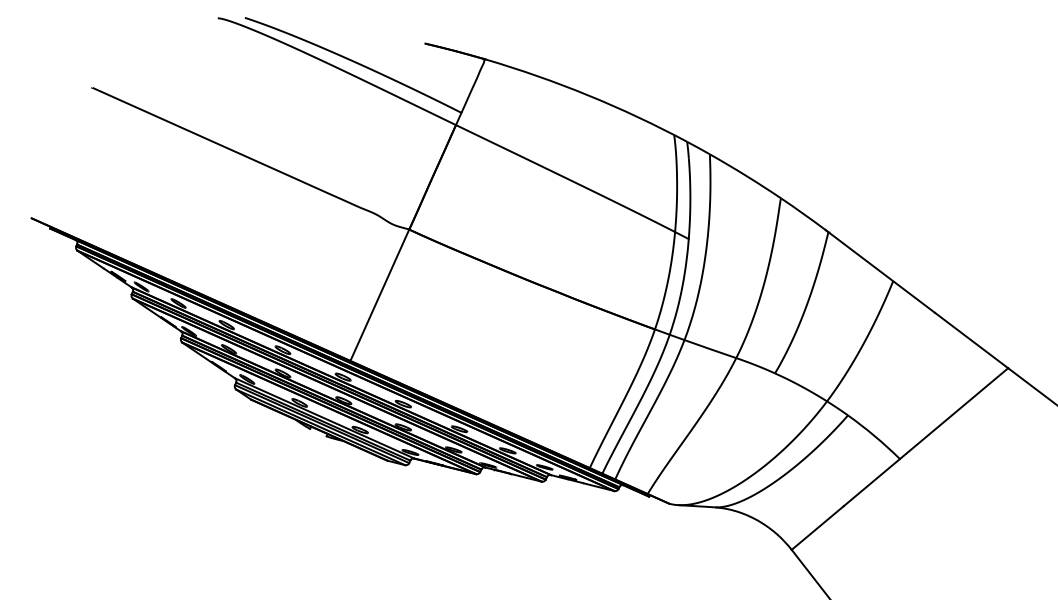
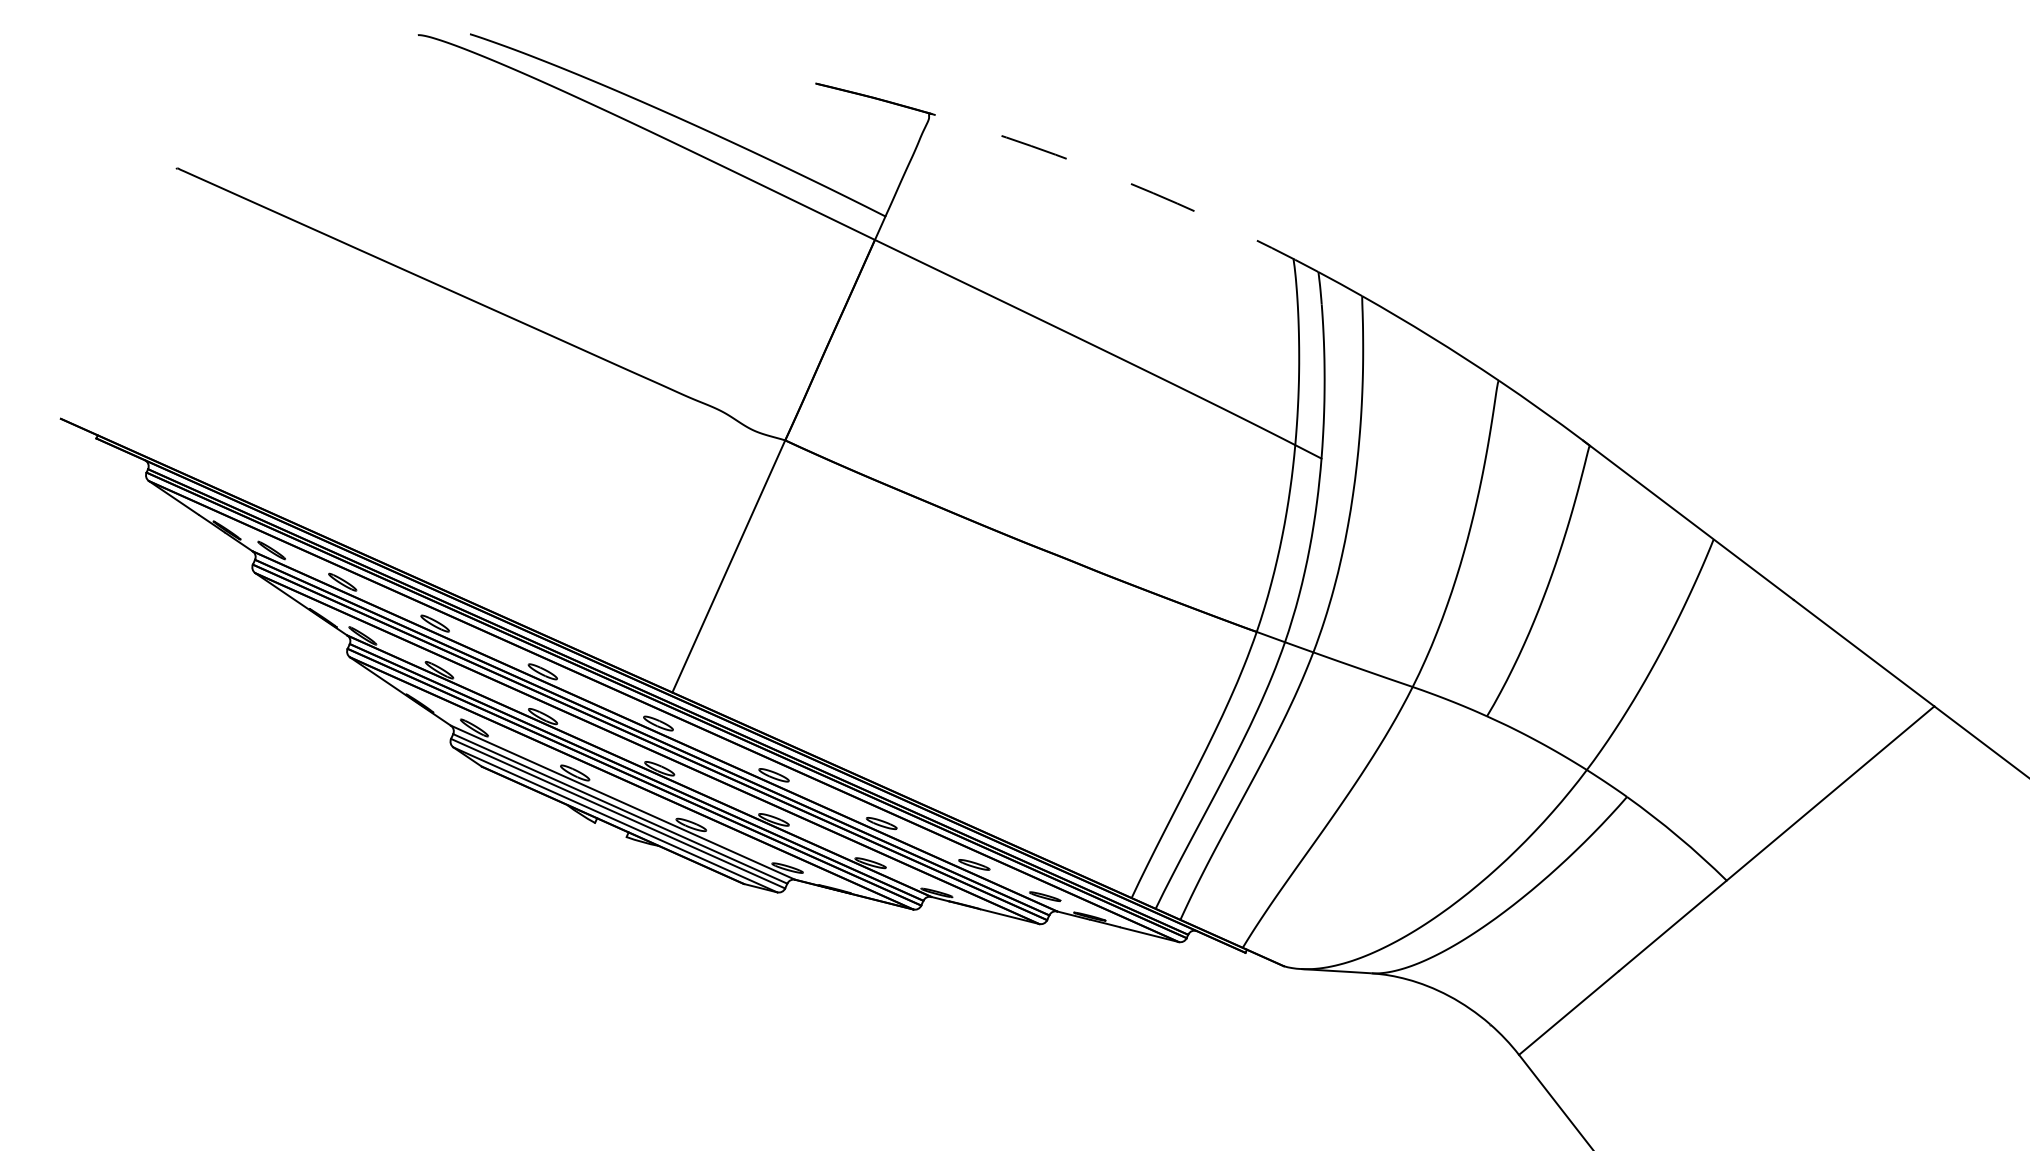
arc: (588, 95) -> (1129, 183), solid -> dashed

